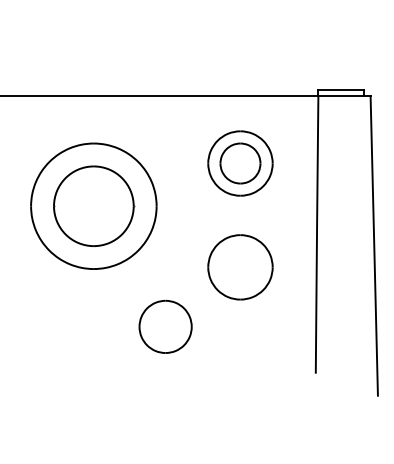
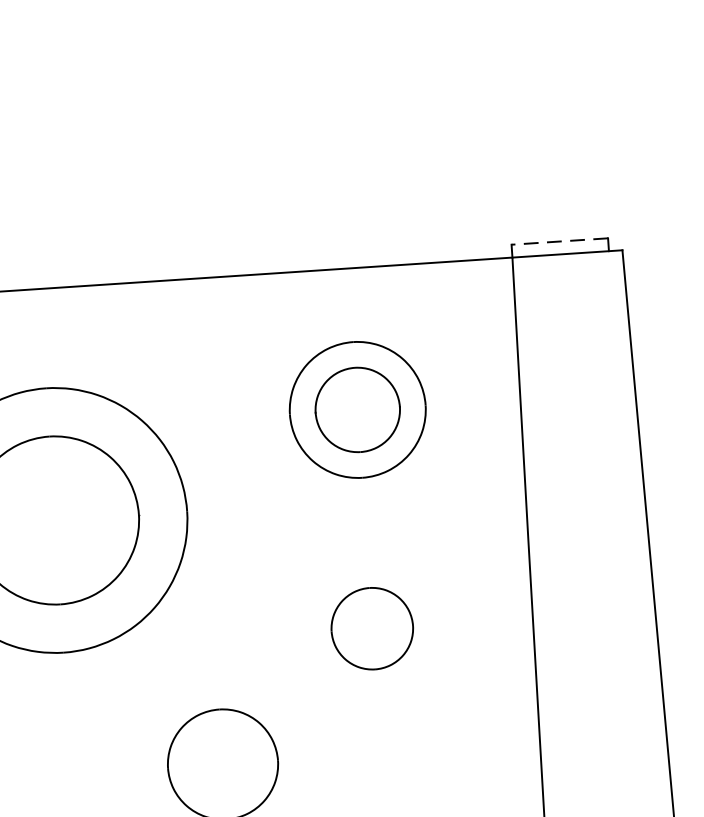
line: (341, 90) -> (560, 241), solid -> dashed
part: (240, 267) -> (372, 628), size x0.6

